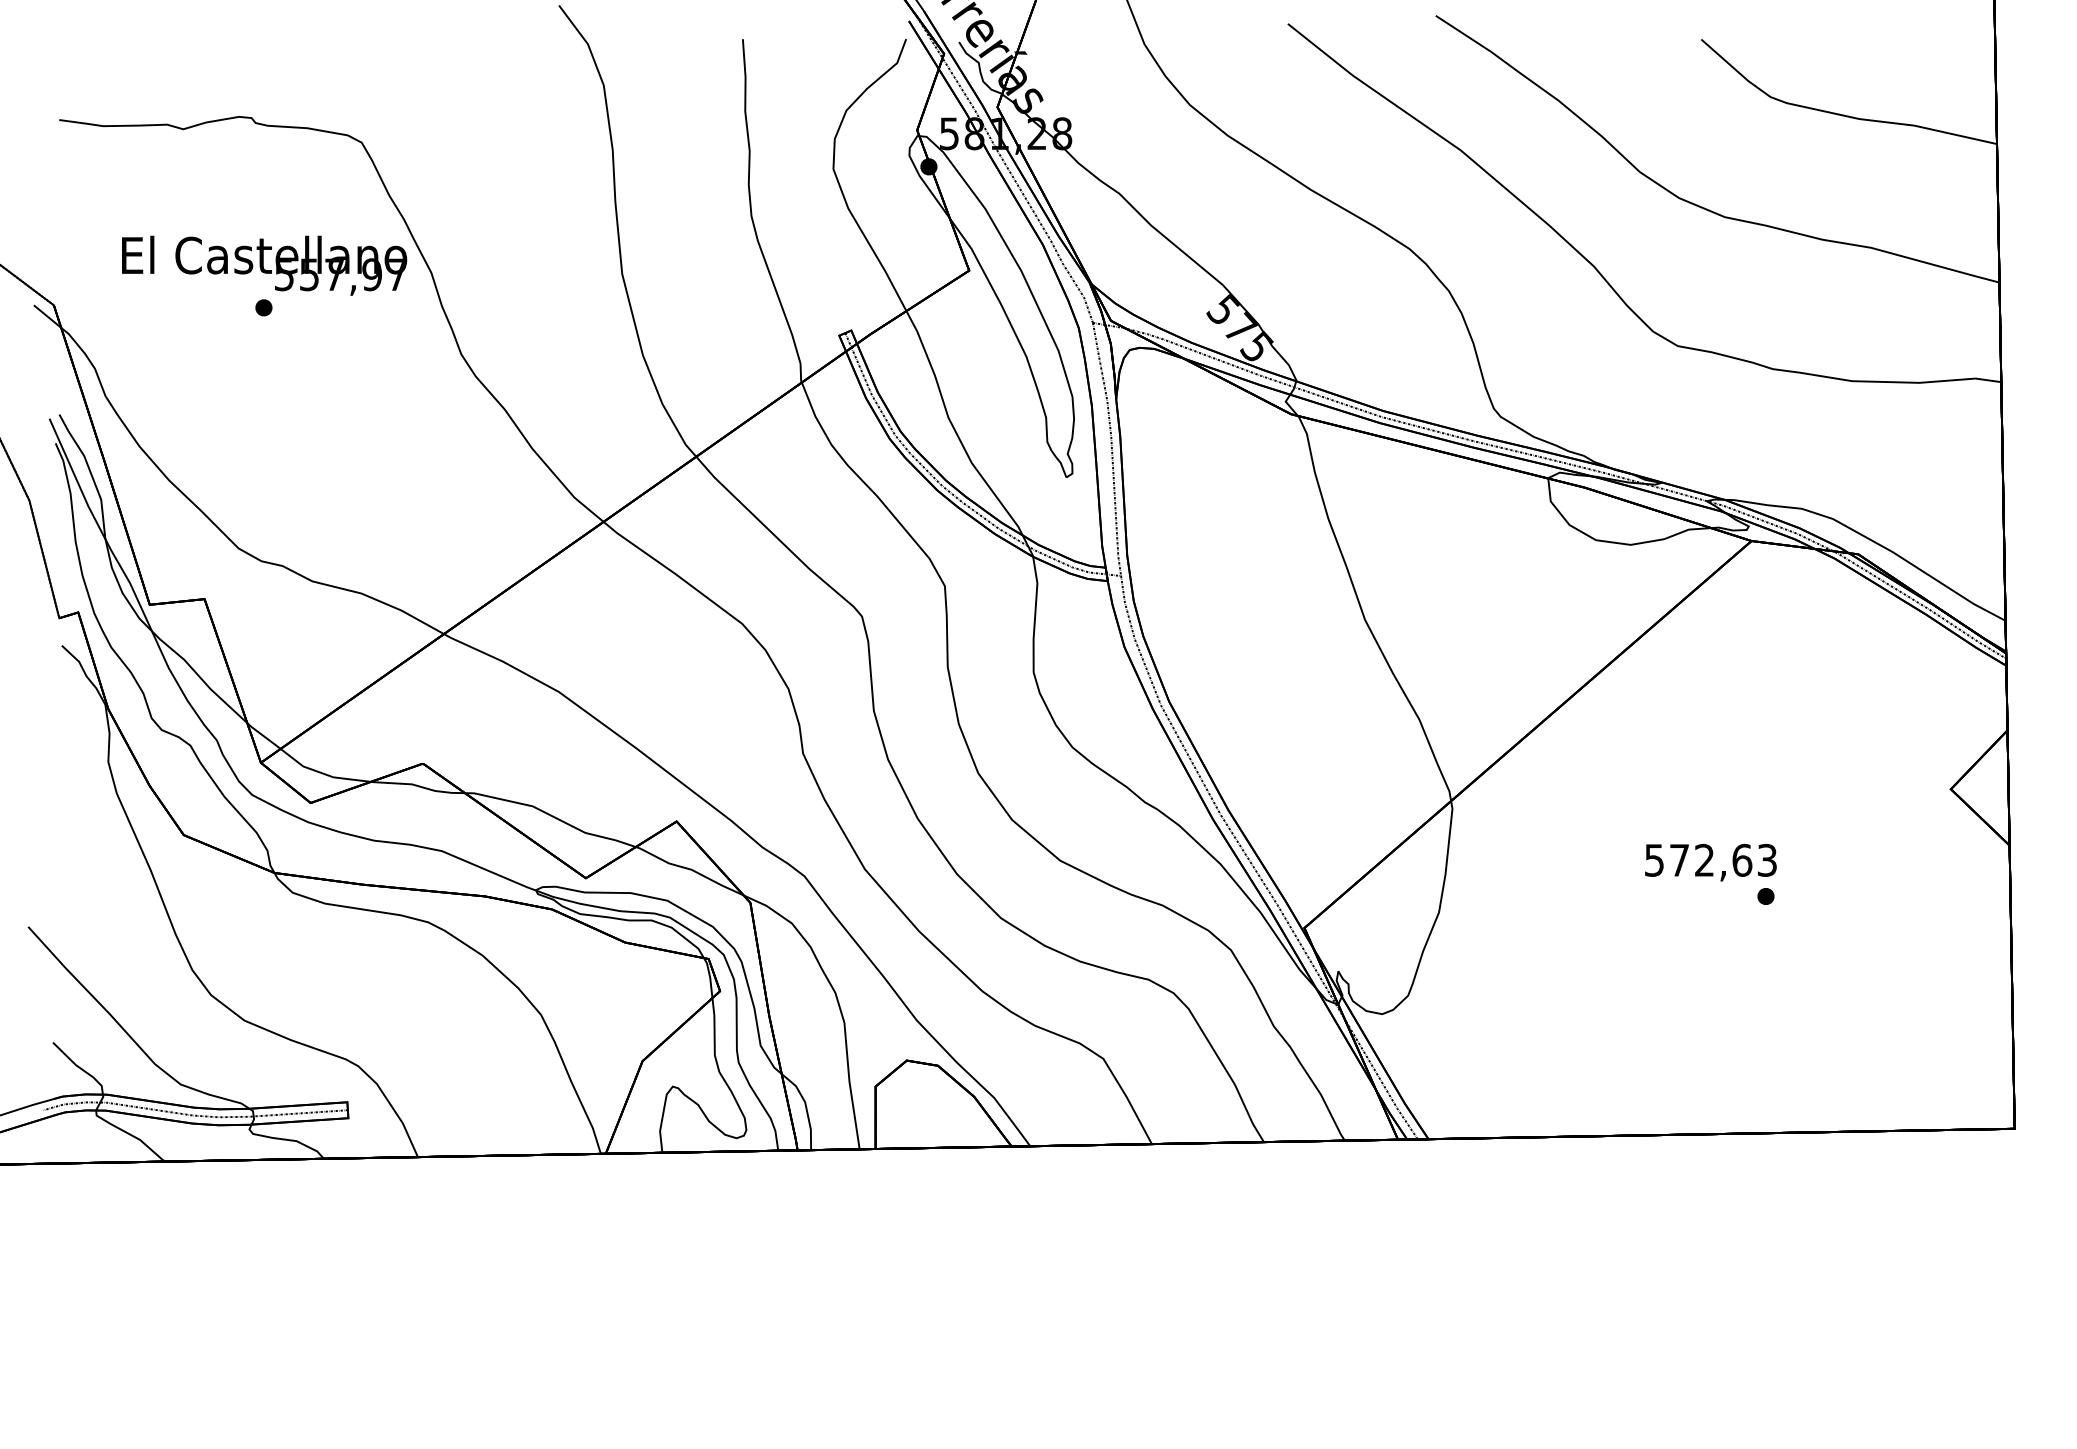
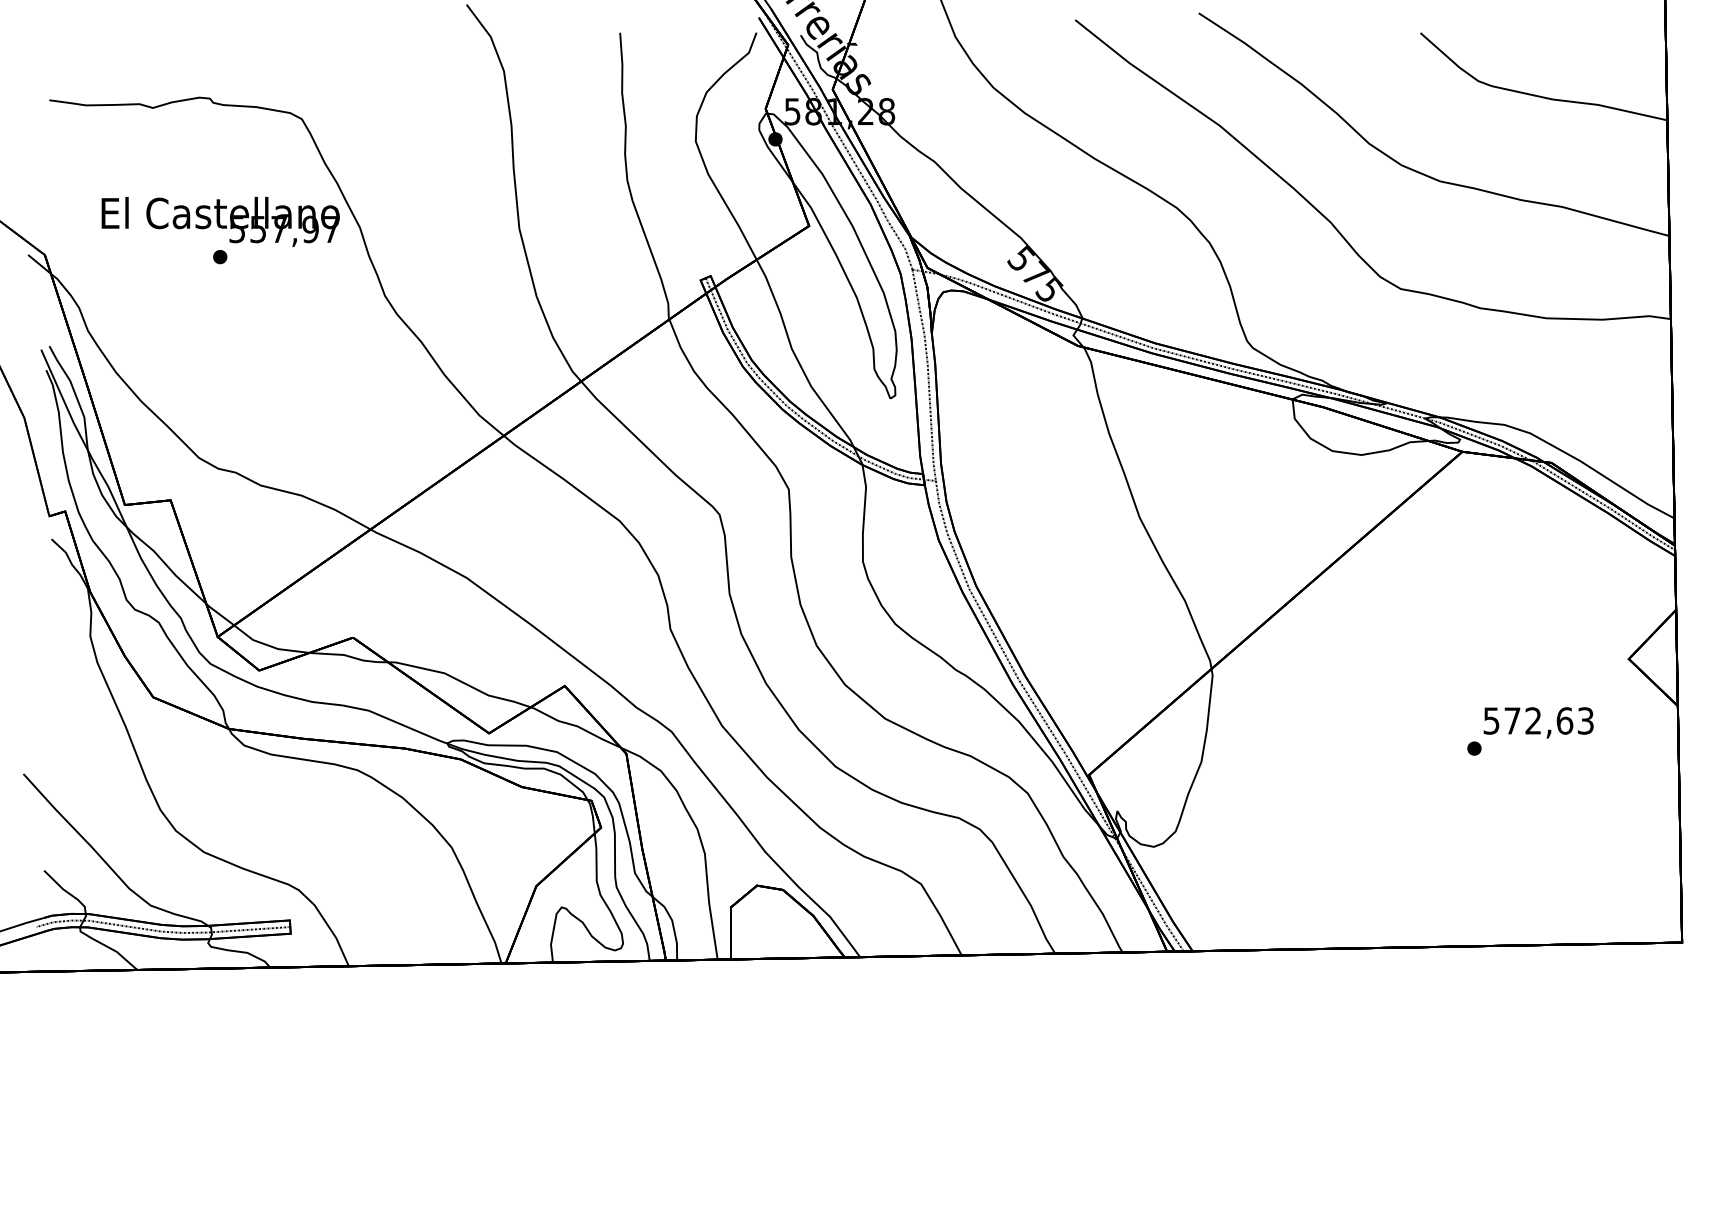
text: (1710, 862) -> (1538, 722), moved

